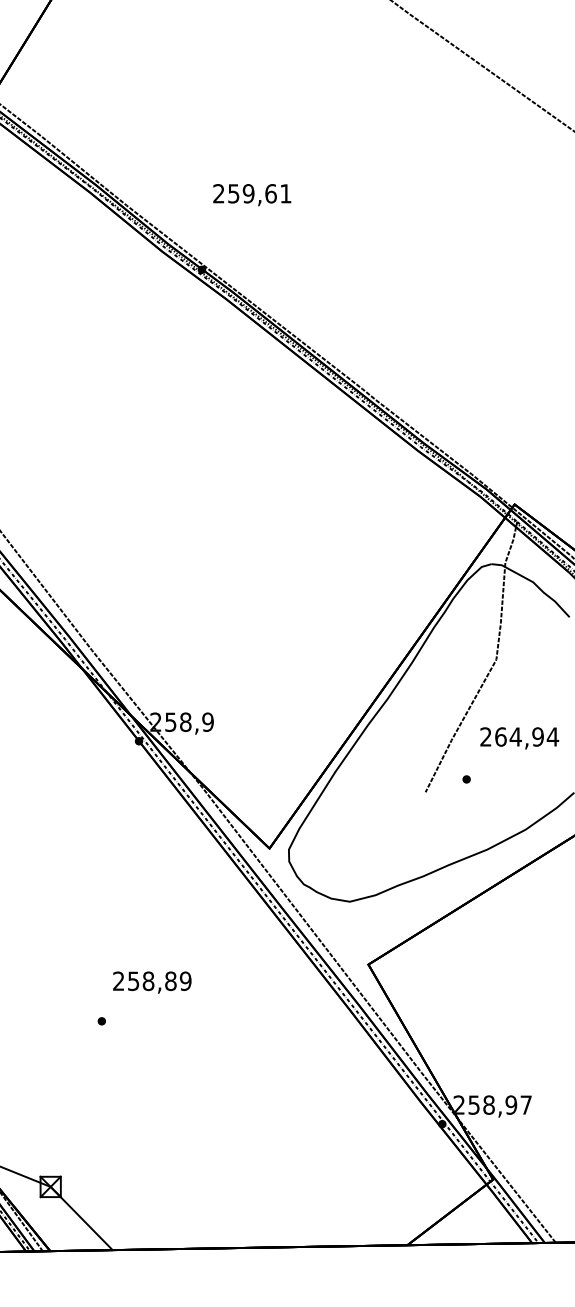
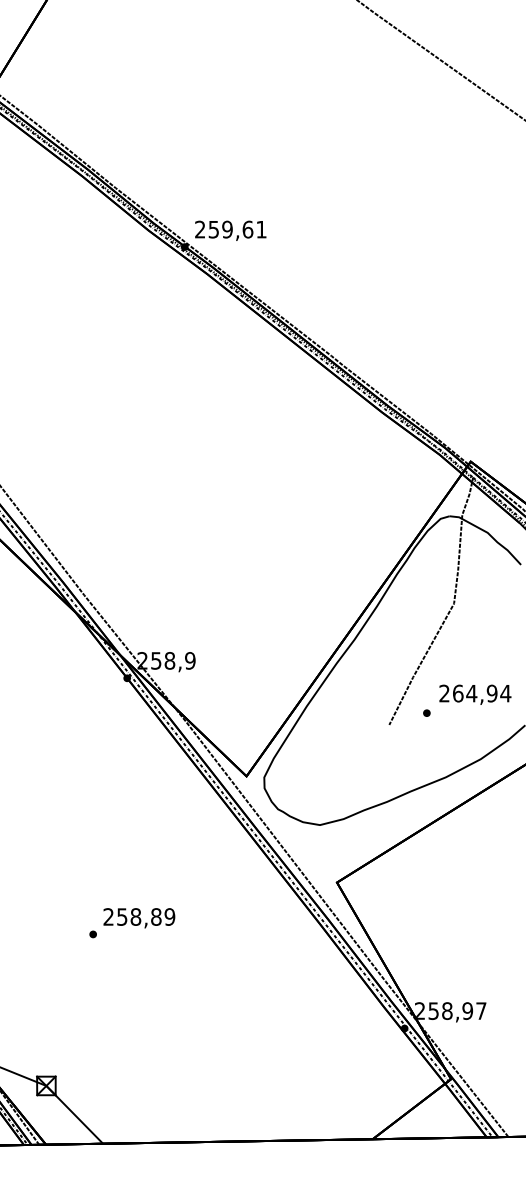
text: (252, 195) -> (230, 231), moved
text: (519, 738) -> (475, 694), moved
text: (152, 982) -> (139, 918), moved

